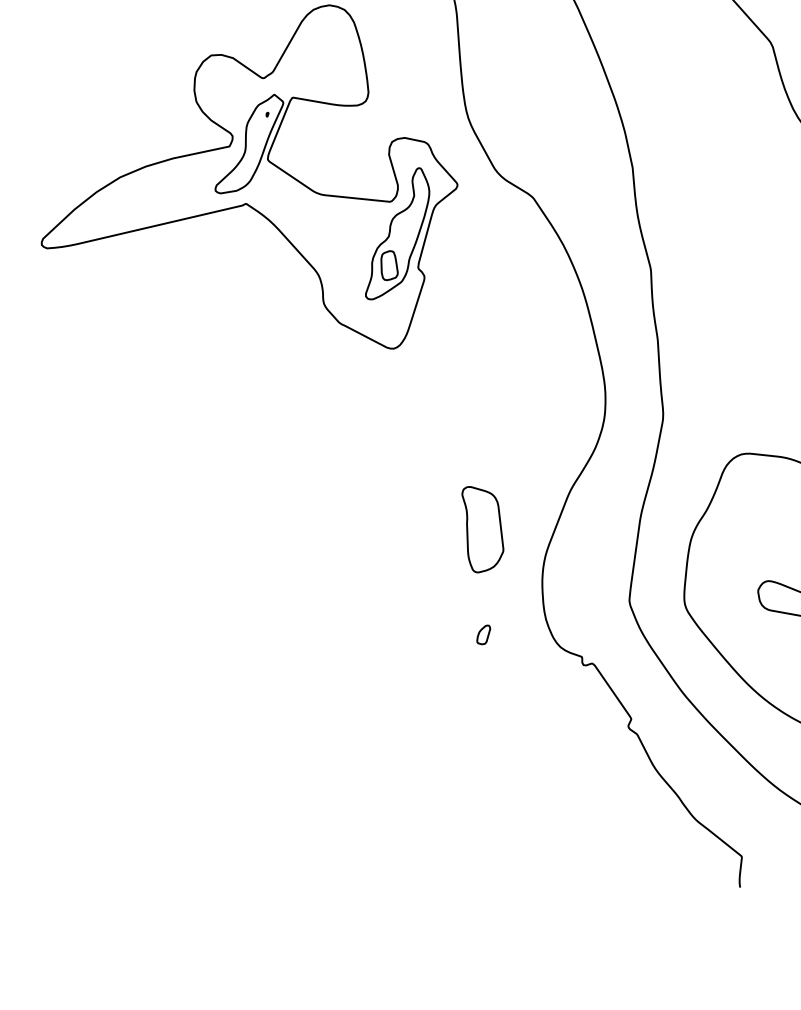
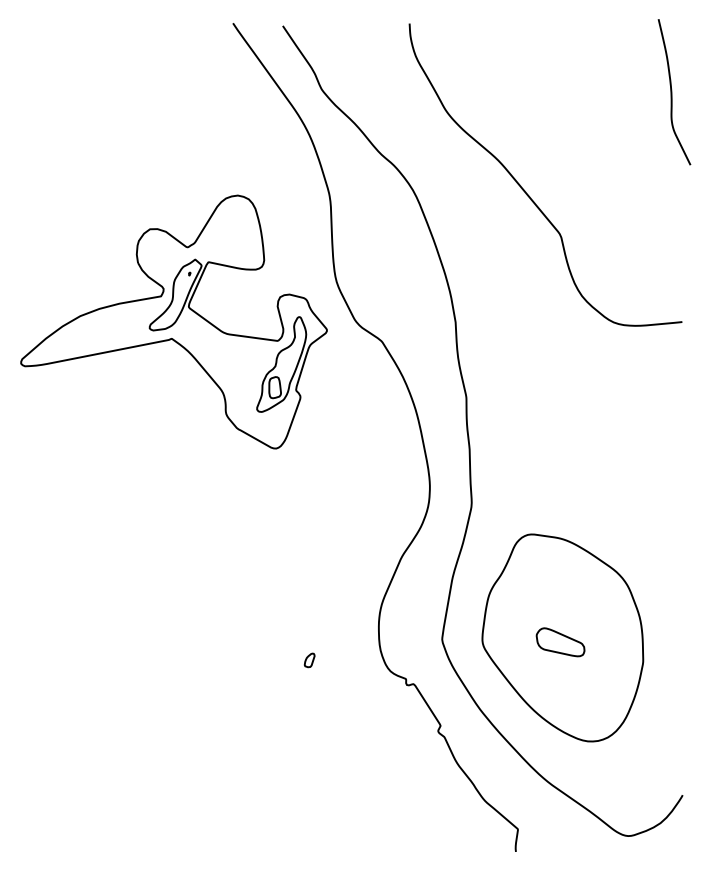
part: (482, 528) -> (336, 582), removed
part: (483, 635) -> (309, 660), moved

